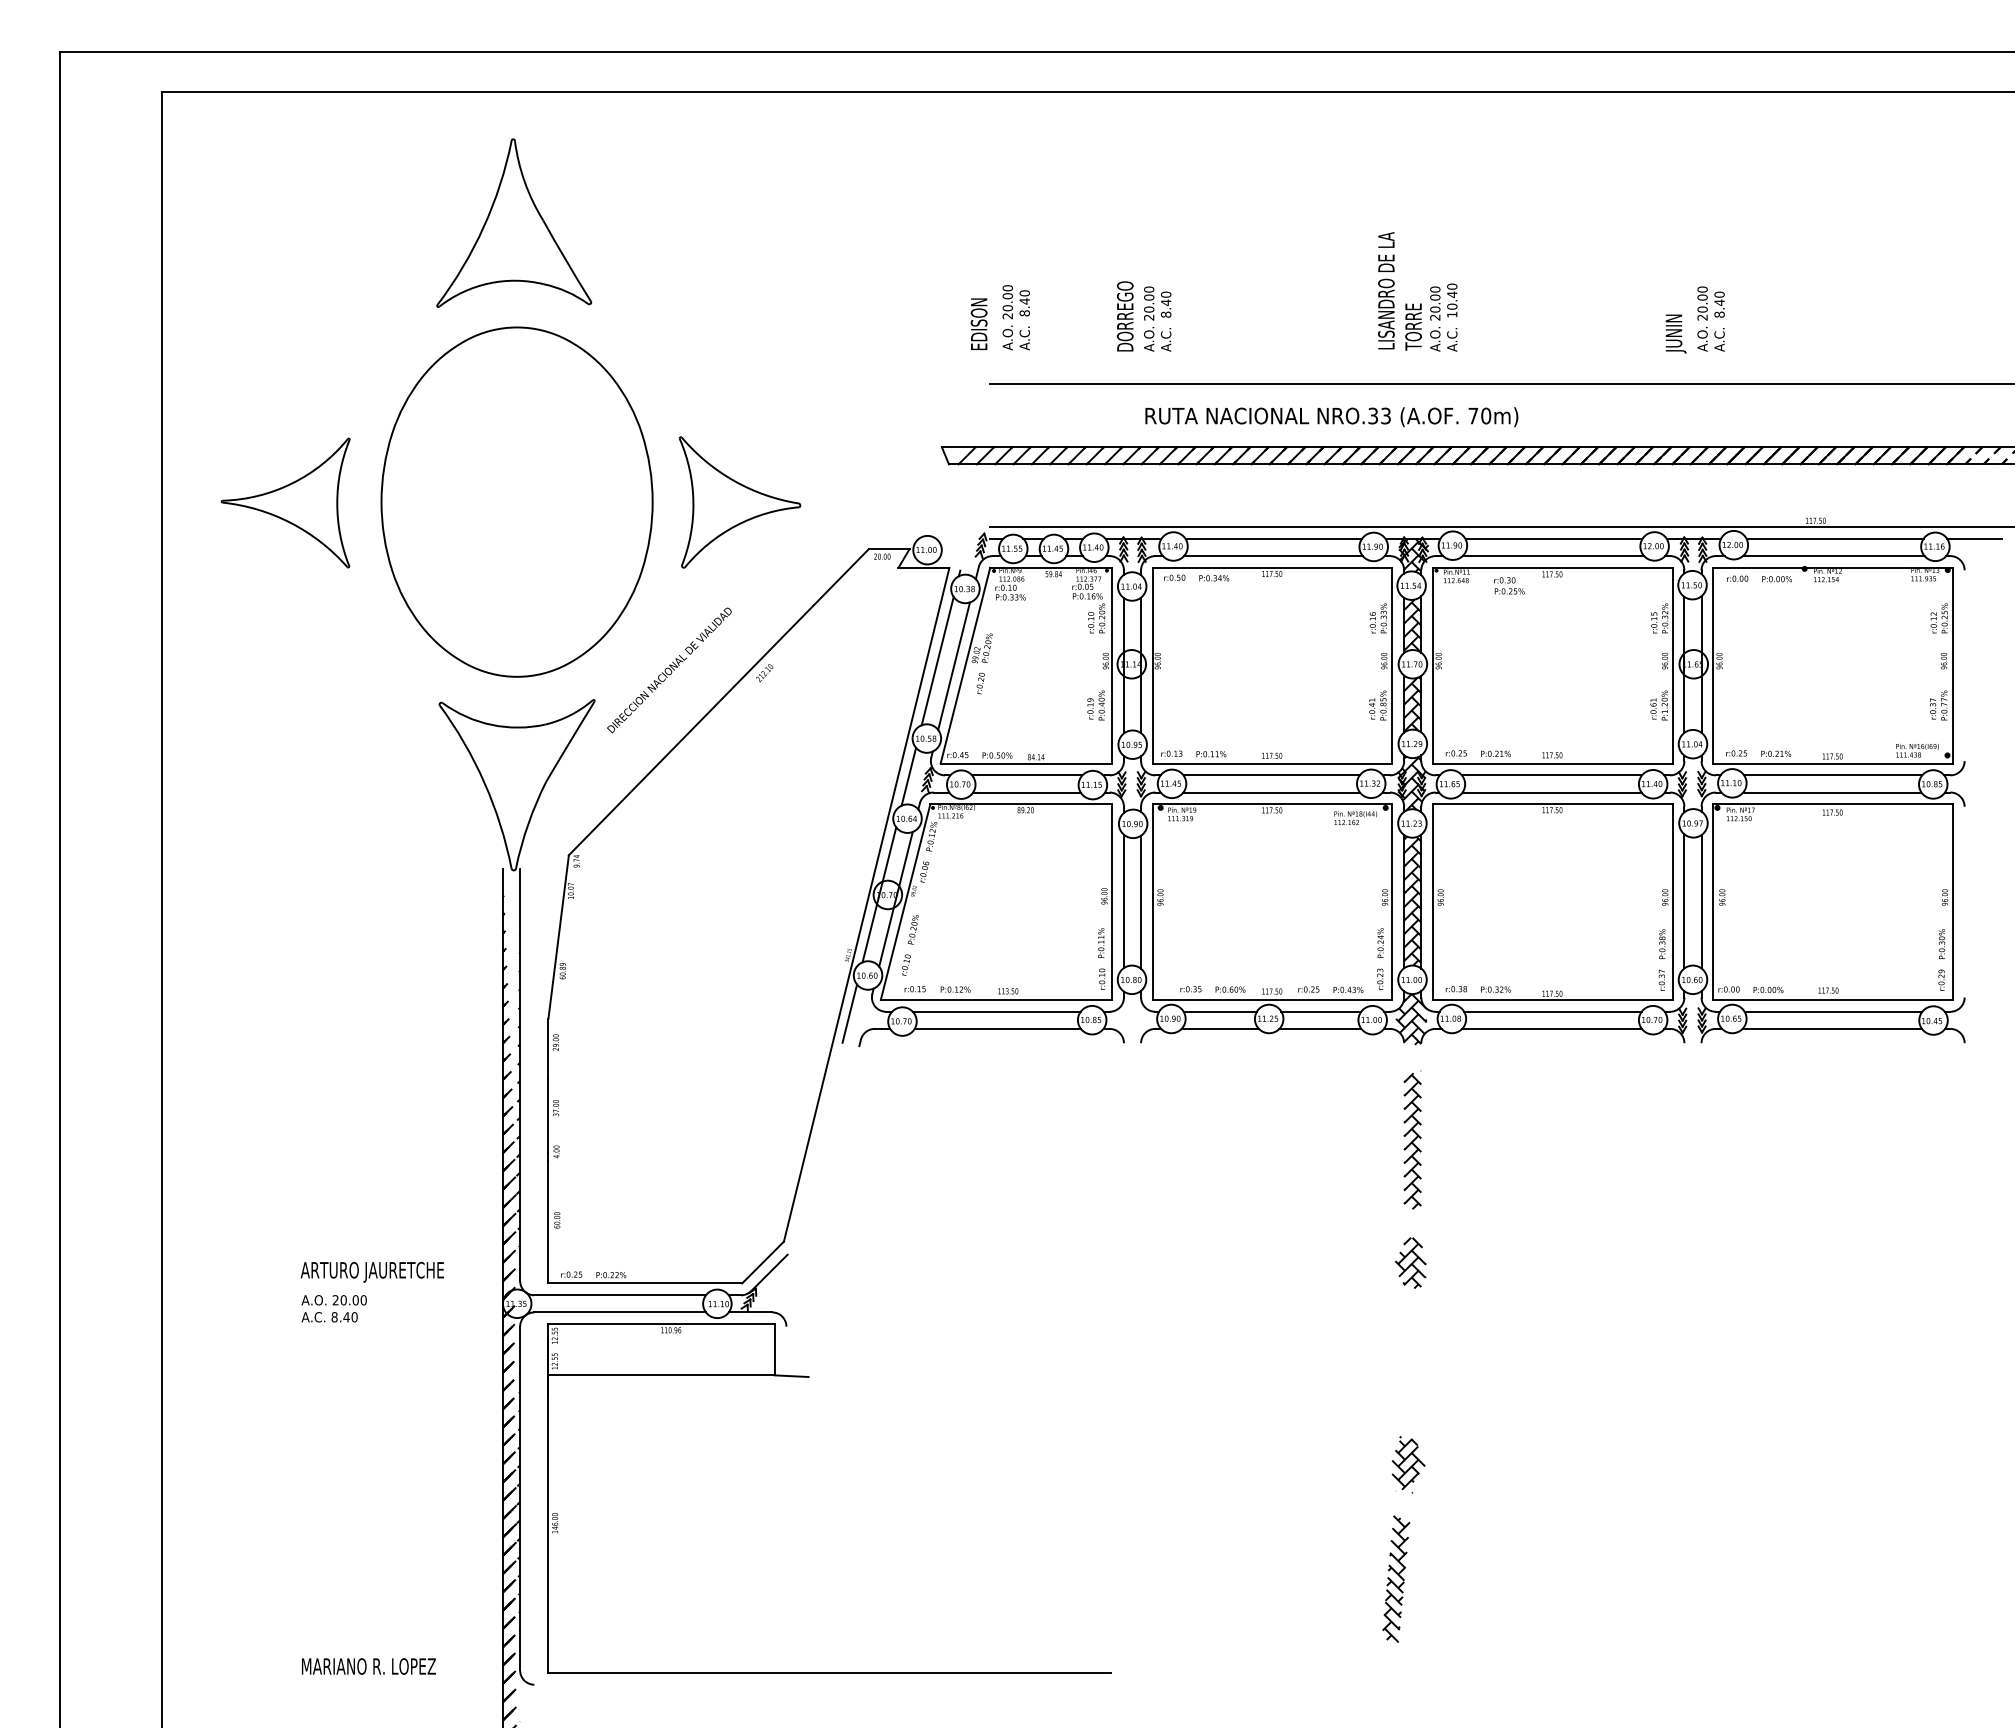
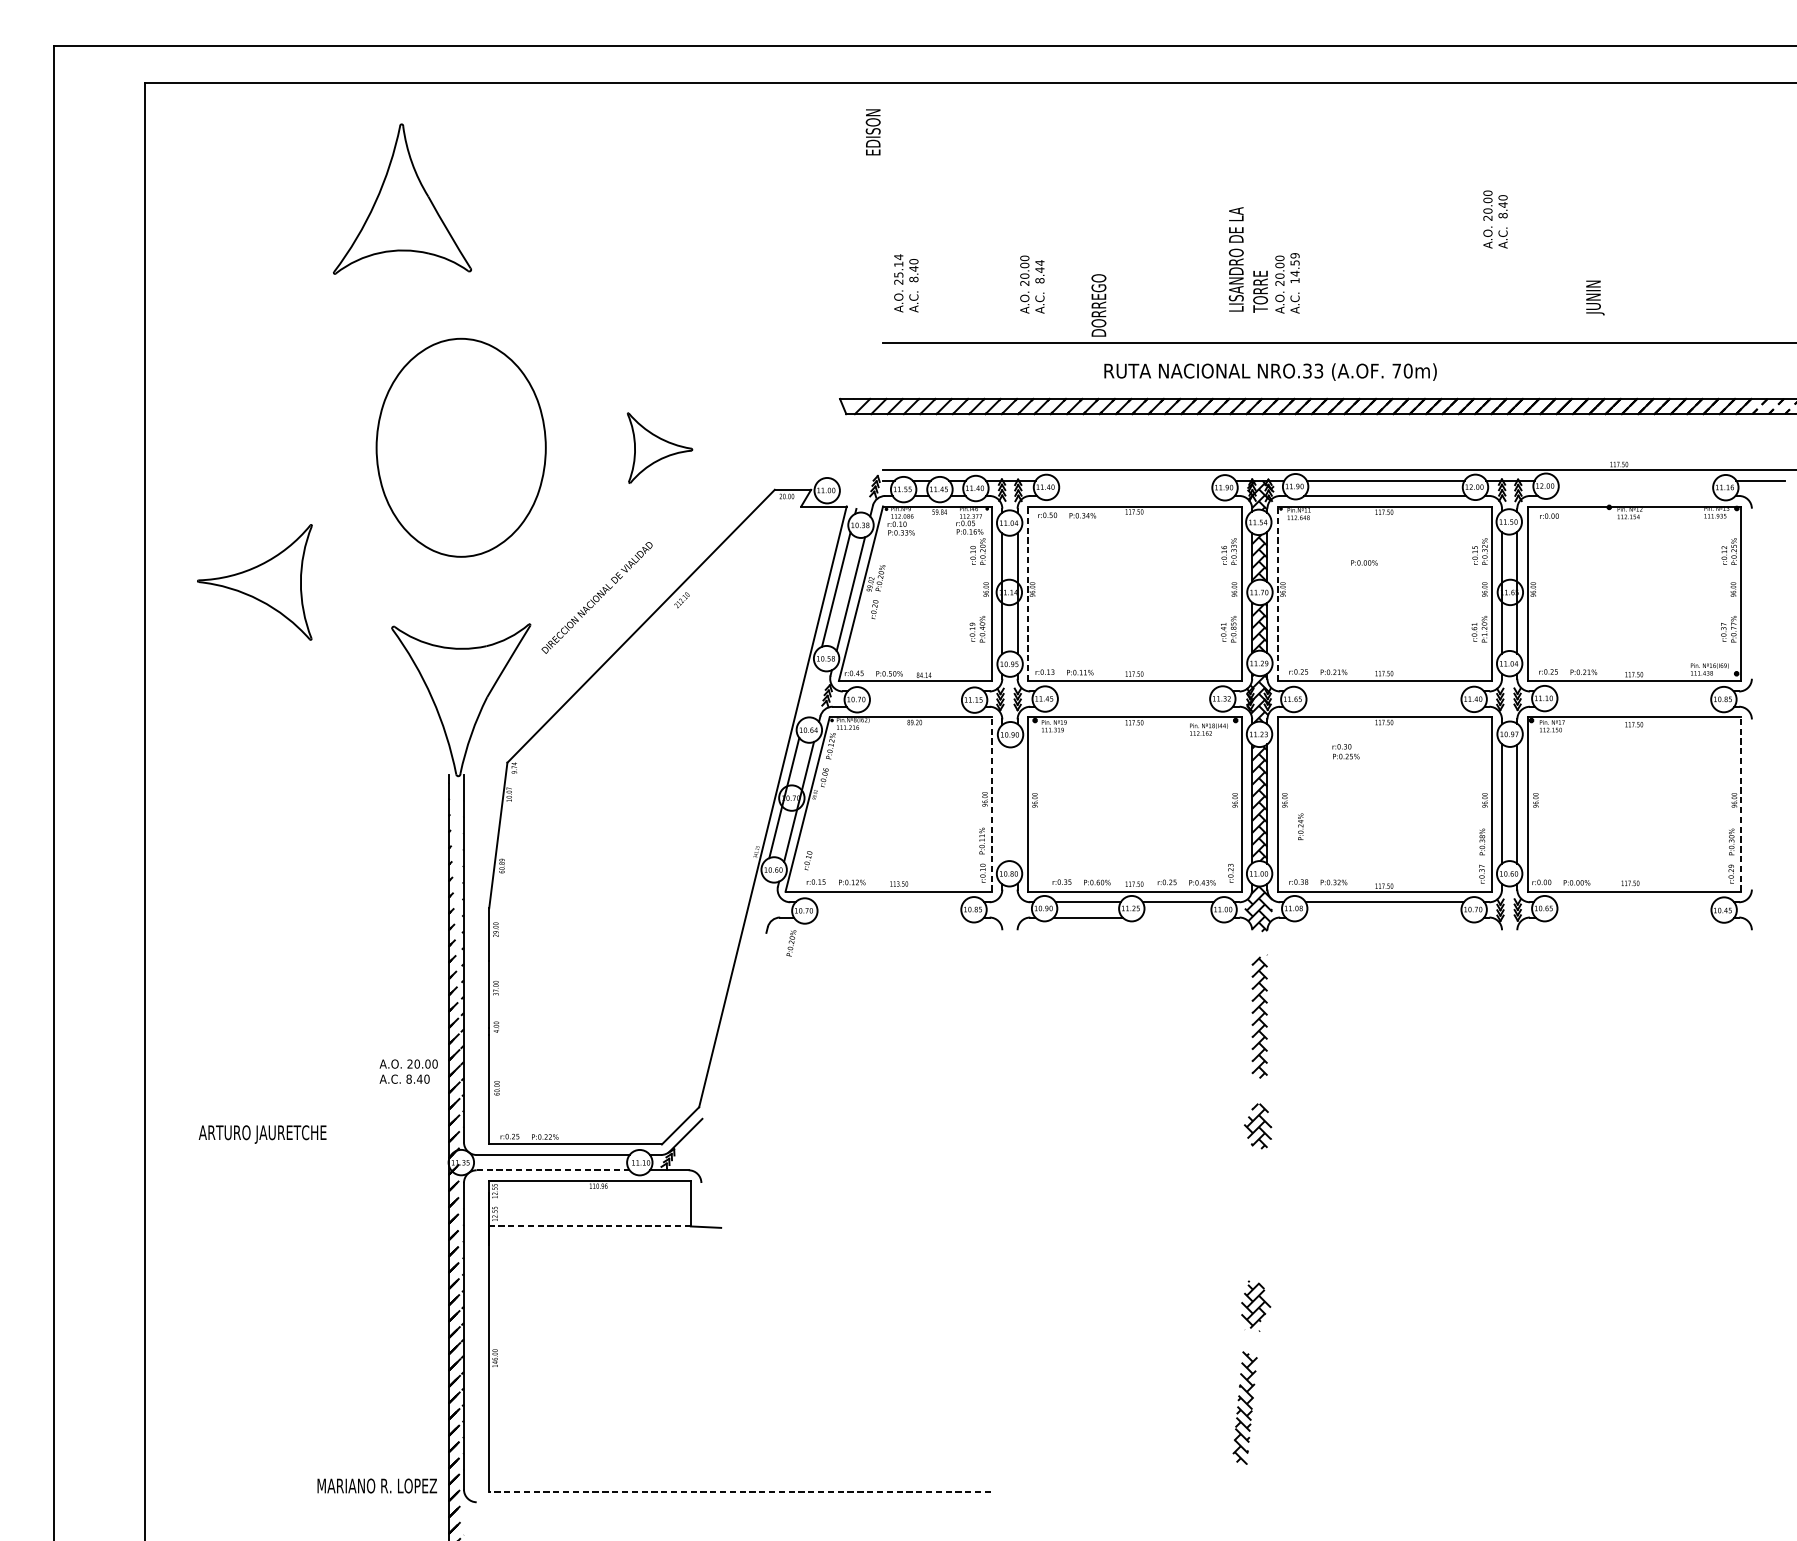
part: (514, 222) -> (402, 198), moved
text: (1166, 294) -> (1040, 262), 8.40 -> 8.44
text: (1452, 296) -> (1295, 264), 10.40 -> 14.59
text: (1007, 298) -> (898, 266), 20.00 -> 25.14
text: (1124, 316) -> (1098, 305), moved
text: (1710, 318) -> (1494, 219), moved
text: (978, 323) -> (872, 131), moved
text: (1675, 333) -> (1594, 297), moved
text: (1331, 417) -> (1270, 372), moved
part: (516, 501) -> (460, 447), size x0.7
part: (285, 502) -> (254, 581), moved
part: (739, 502) -> (659, 448), size x0.6
line: (1273, 538) -> (1135, 480), removed
line: (1834, 538) -> (1635, 480), removed
line: (1273, 556) -> (1135, 496), removed
line: (1833, 556) -> (1634, 496), removed
text: (1776, 579) -> (1363, 563), moved
text: (1509, 585) -> (1346, 751), moved
line: (1152, 665) -> (1027, 593), solid -> dashed
line: (1433, 665) -> (1278, 593), solid -> dashed
line: (1027, 775) -> (916, 691), removed
line: (1271, 775) -> (1133, 691), removed
line: (1551, 775) -> (1383, 691), removed
line: (1833, 775) -> (1634, 691), removed
line: (908, 776) -> (810, 692), removed
line: (1026, 792) -> (915, 706), removed
line: (1271, 792) -> (1133, 706), removed
line: (1551, 792) -> (1383, 706), removed
line: (1832, 792) -> (1634, 706), removed
line: (1123, 901) -> (1001, 803), removed
line: (1141, 901) -> (1017, 803), removed
line: (1112, 902) -> (992, 804), solid -> dashed
line: (1952, 902) -> (1741, 804), solid -> dashed
text: (912, 929) -> (790, 943), moved
text: (1380, 942) -> (1300, 826), moved
line: (996, 1011) -> (888, 902), removed
line: (1833, 1011) -> (1634, 902), removed
line: (849, 1013) -> (757, 903), removed
line: (997, 1028) -> (889, 917), removed
line: (1320, 1028) -> (1177, 917), removed
line: (1551, 1028) -> (1383, 917), removed
line: (1831, 1028) -> (1633, 917), removed
text: (371, 1271) -> (261, 1133), moved
text: (333, 1308) -> (408, 1071), moved
line: (620, 1312) -> (553, 1170), solid -> dashed
line: (661, 1375) -> (590, 1226), solid -> dashed
text: (368, 1666) -> (376, 1486), moved
line: (829, 1672) -> (739, 1491), solid -> dashed

